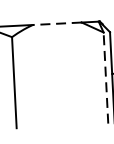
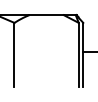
line: (57, 24) -> (46, 15), dashed -> solid
line: (105, 77) -> (78, 54), dashed -> solid

